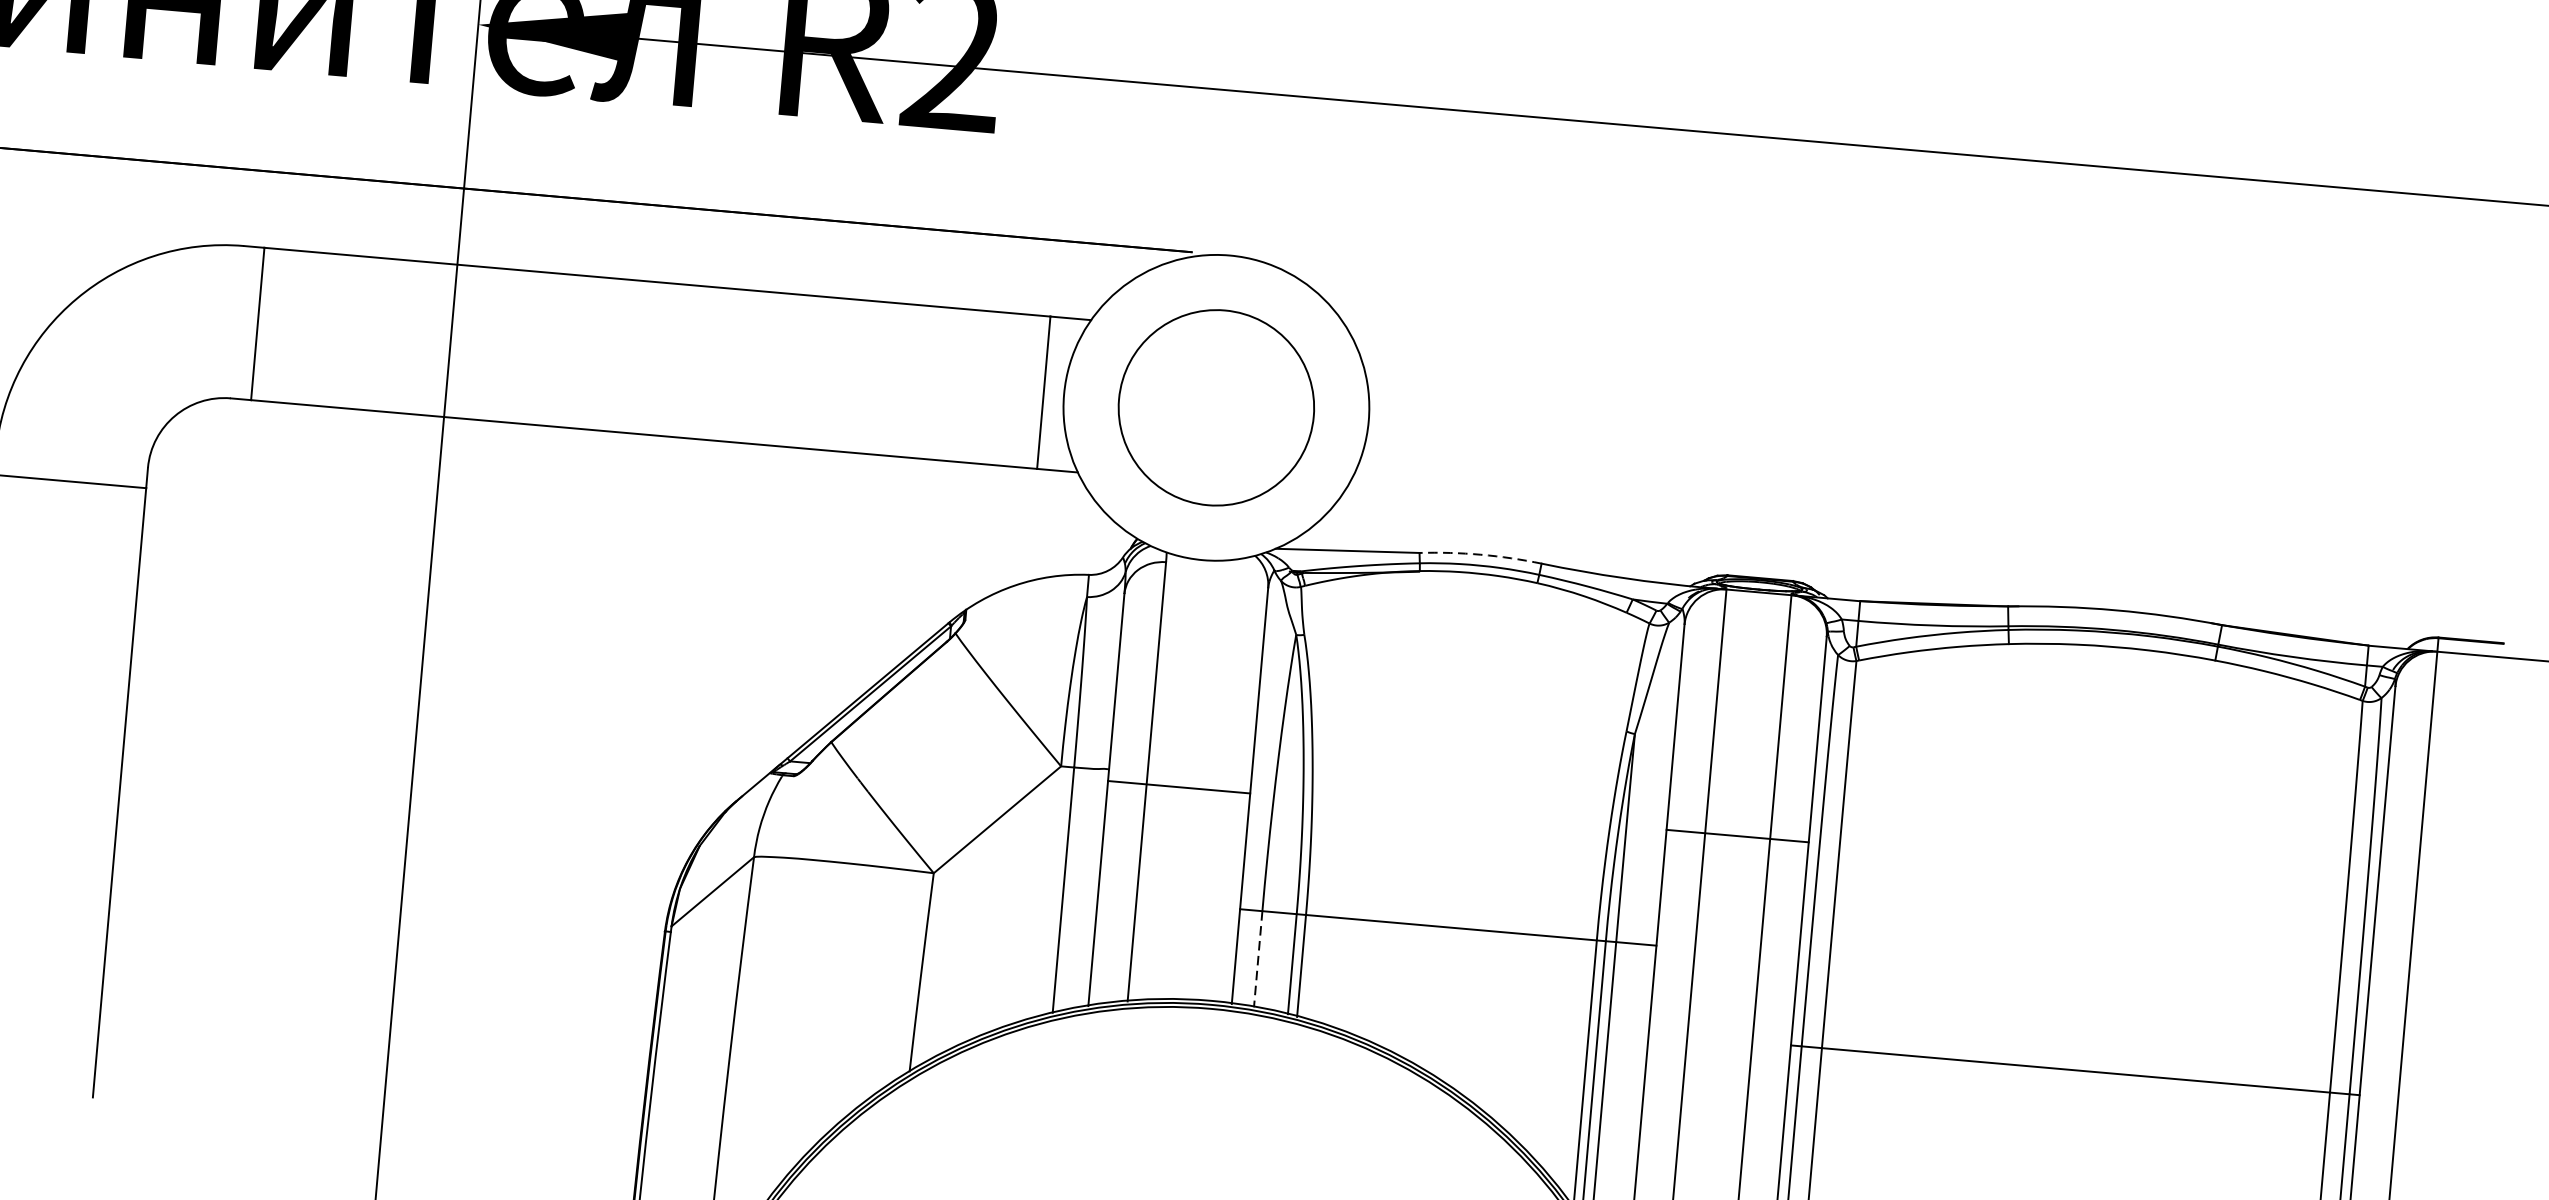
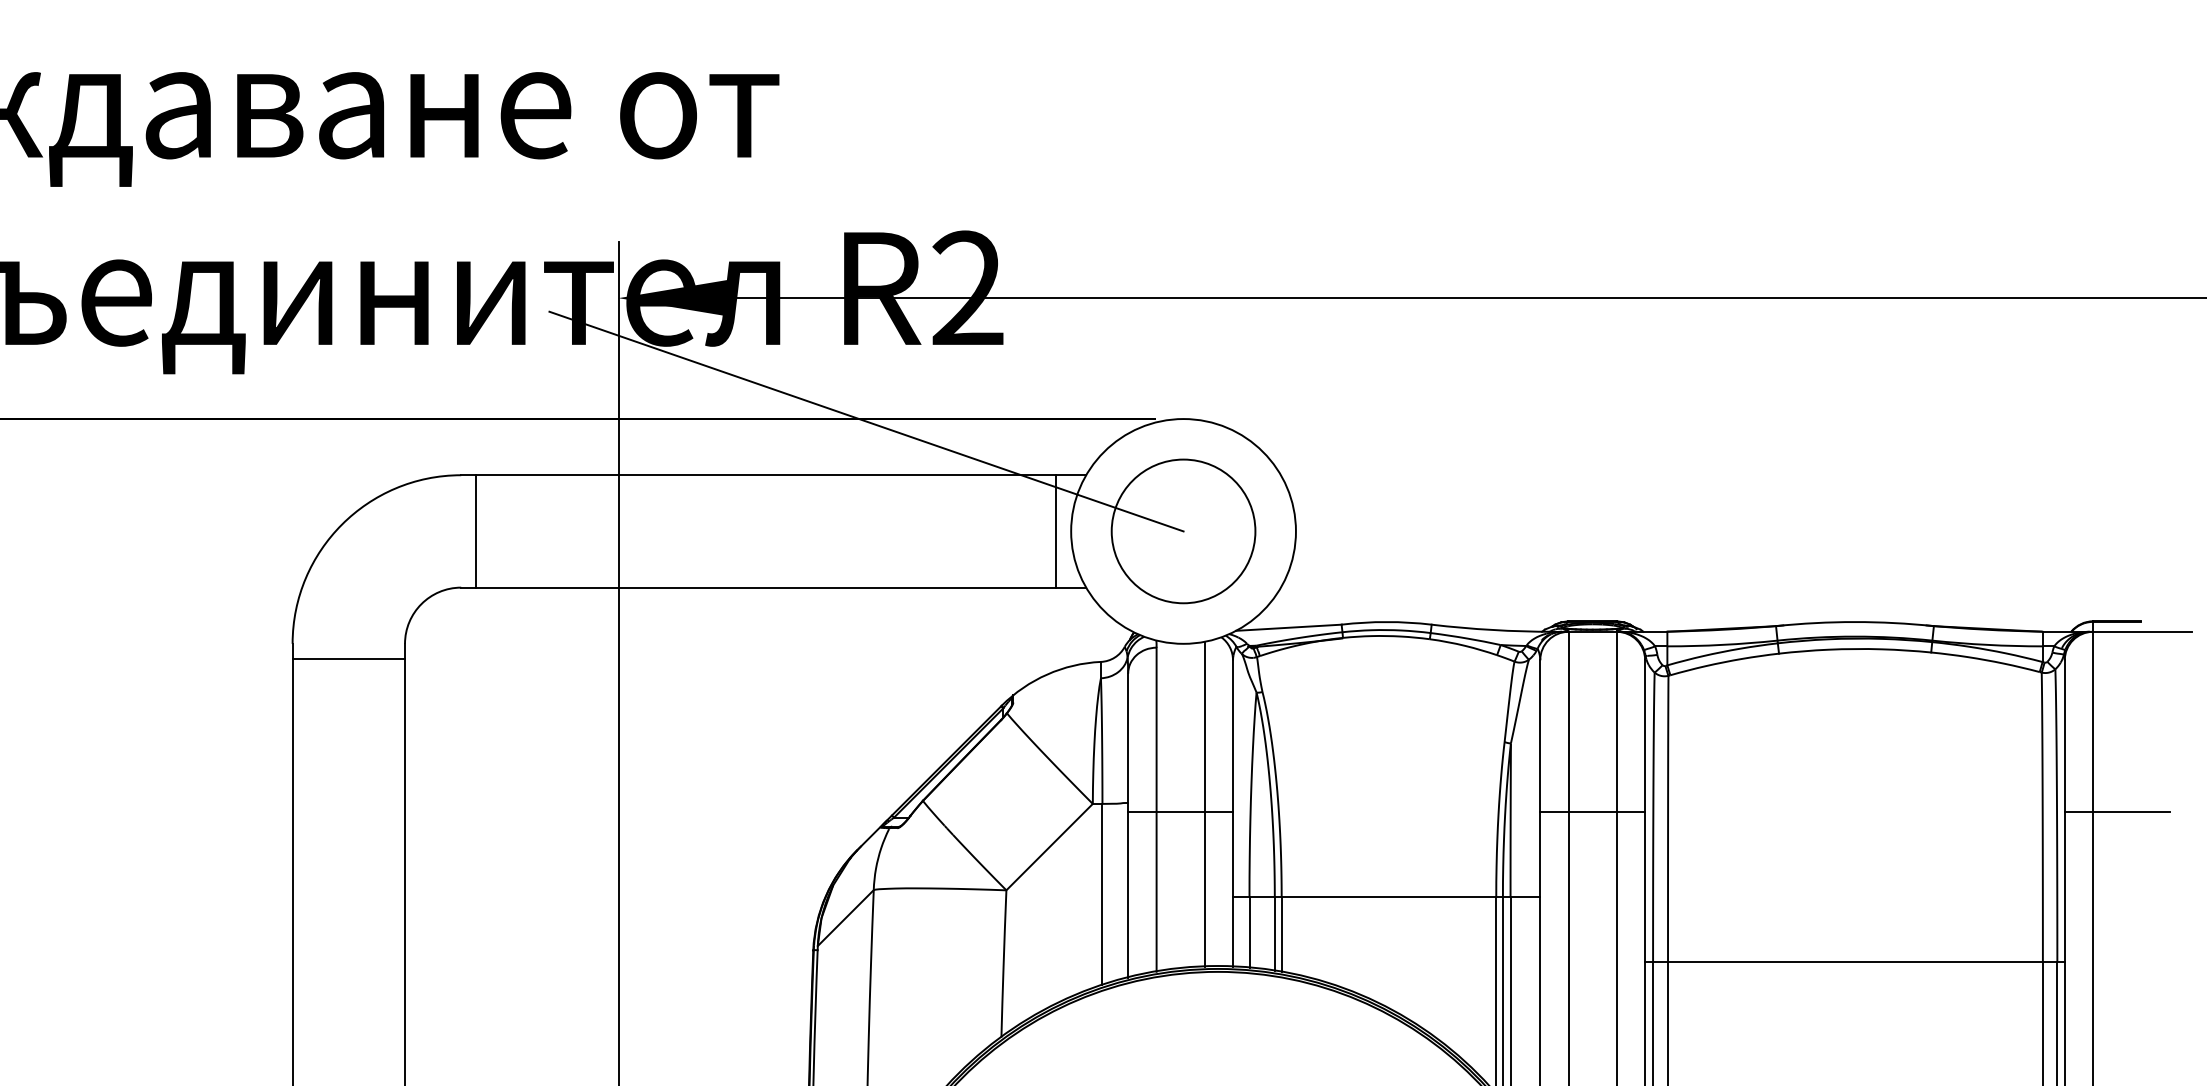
line: (799, 221) -> (866, 421), added
arc: (1480, 555) -> (1386, 622), dashed -> solid
line: (1212, 779) -> (1204, 803), added
line: (2447, 898) -> (2116, 811), added
line: (1258, 960) -> (1249, 933), dashed -> solid

